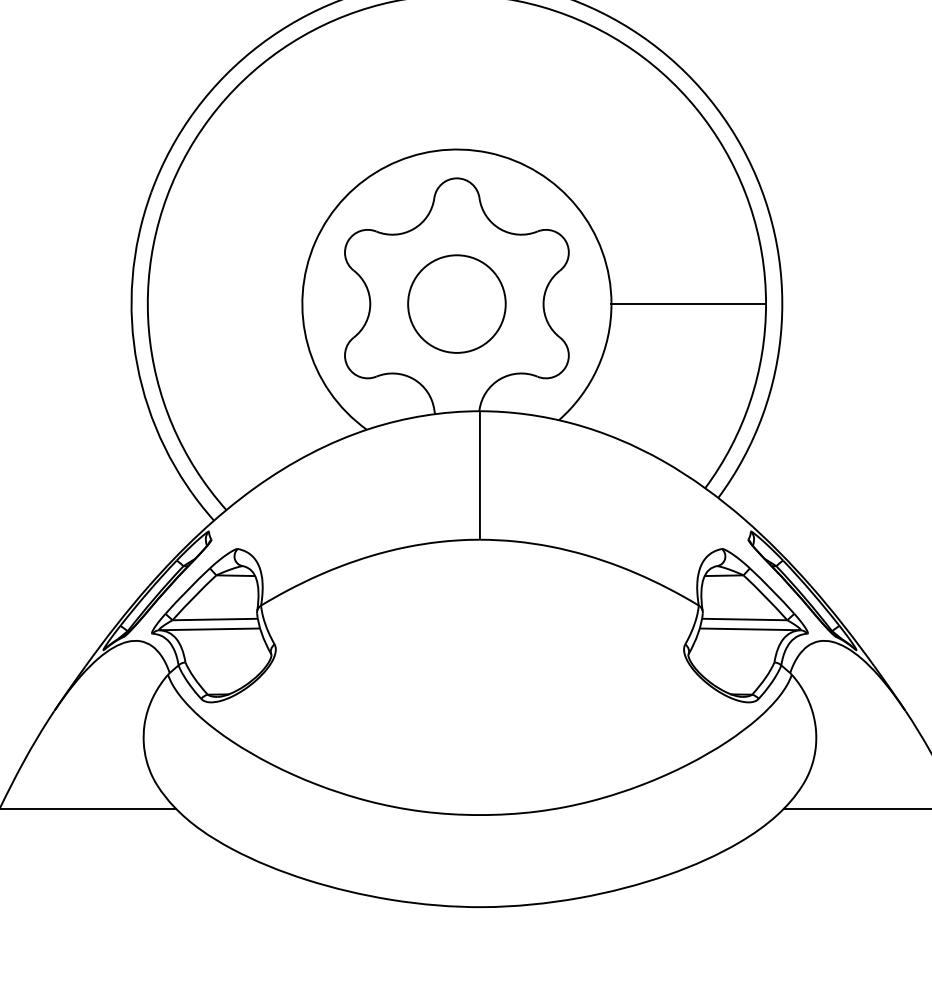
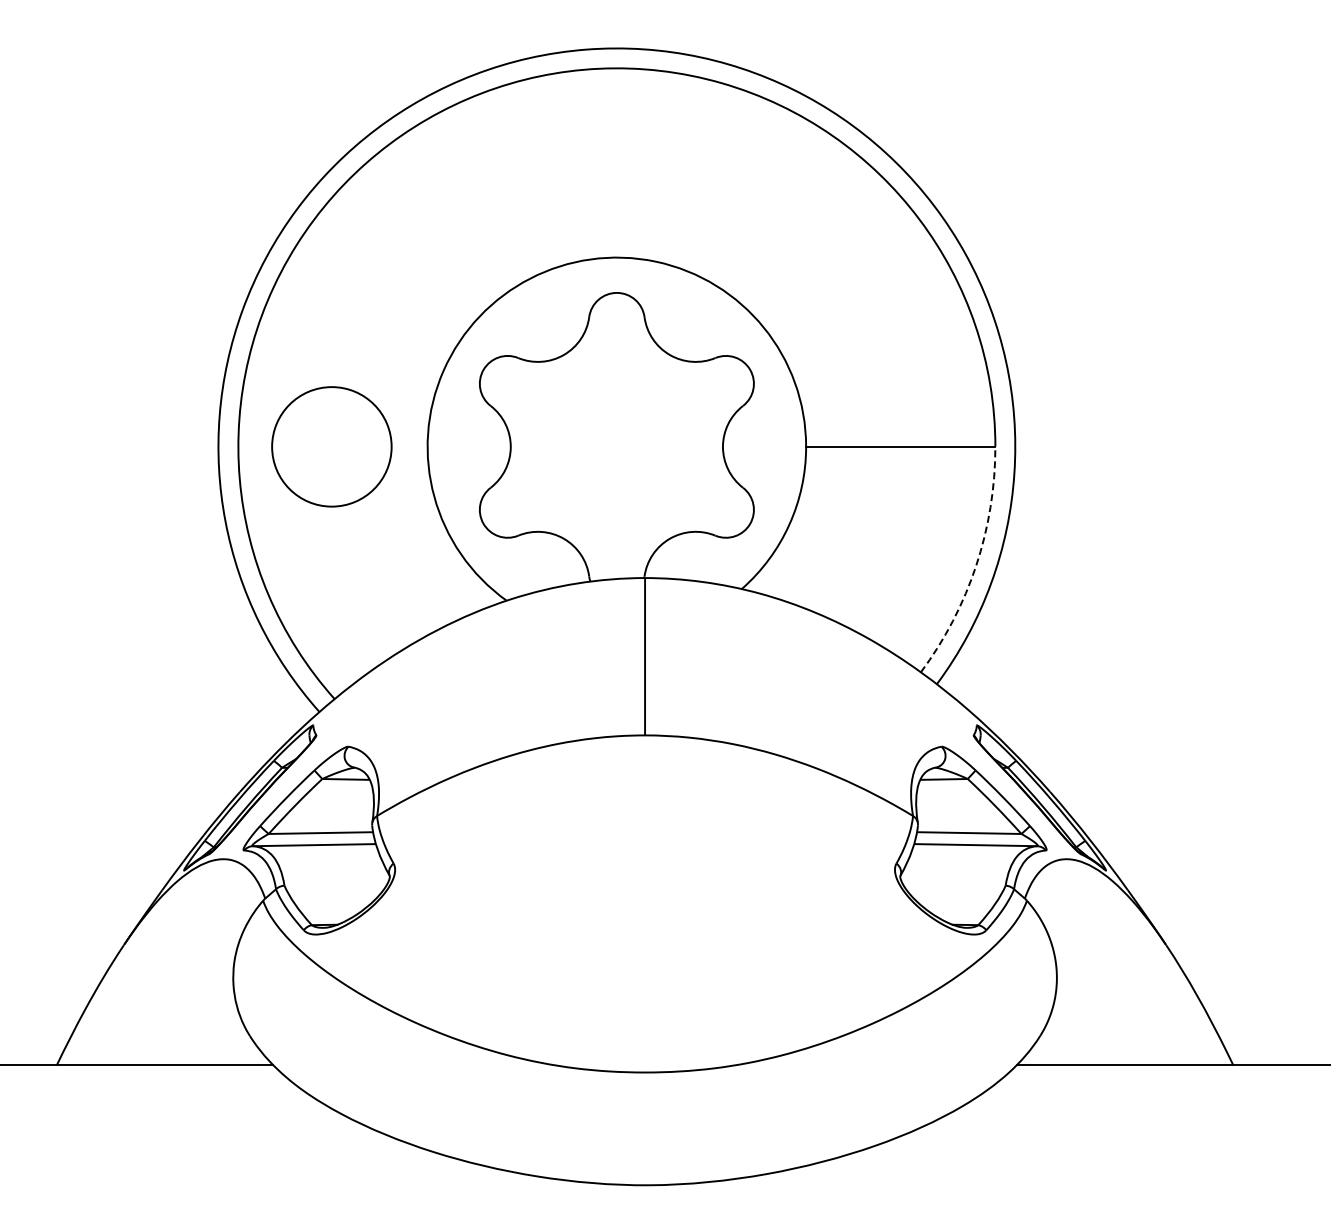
circle: (456, 303) -> (331, 446), moved
arc: (750, 400) -> (976, 565), solid -> dashed

